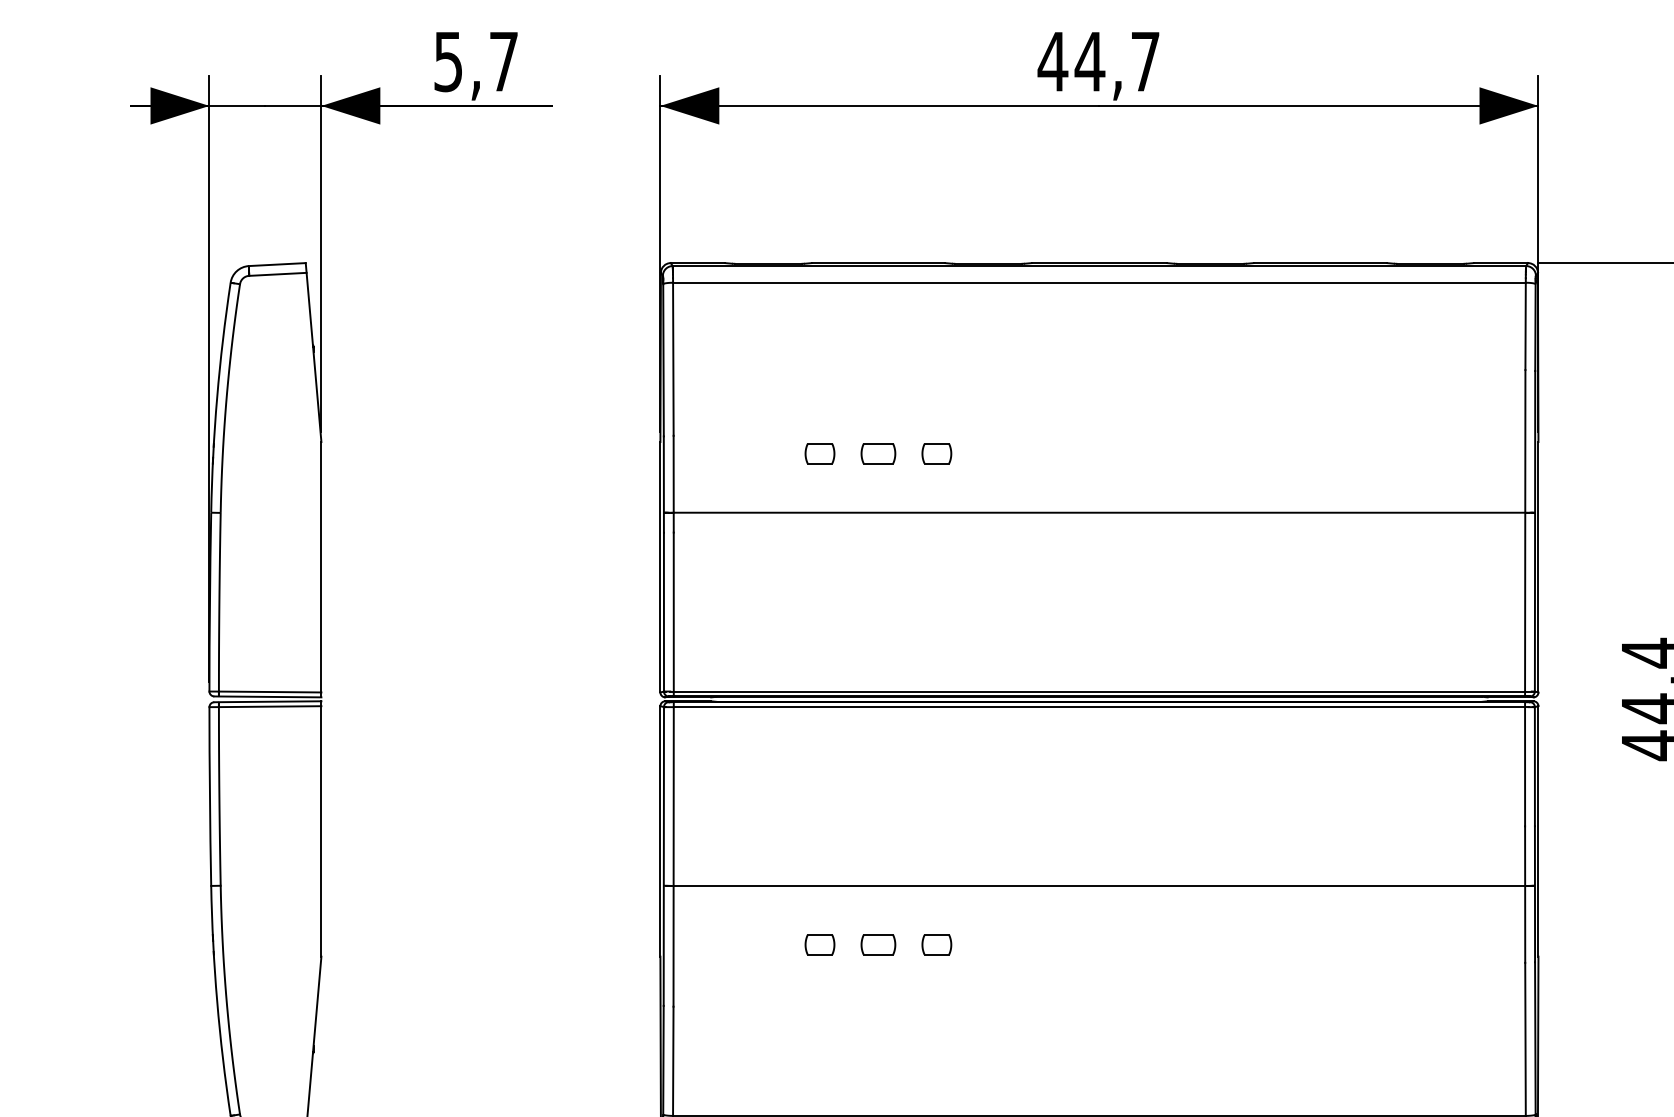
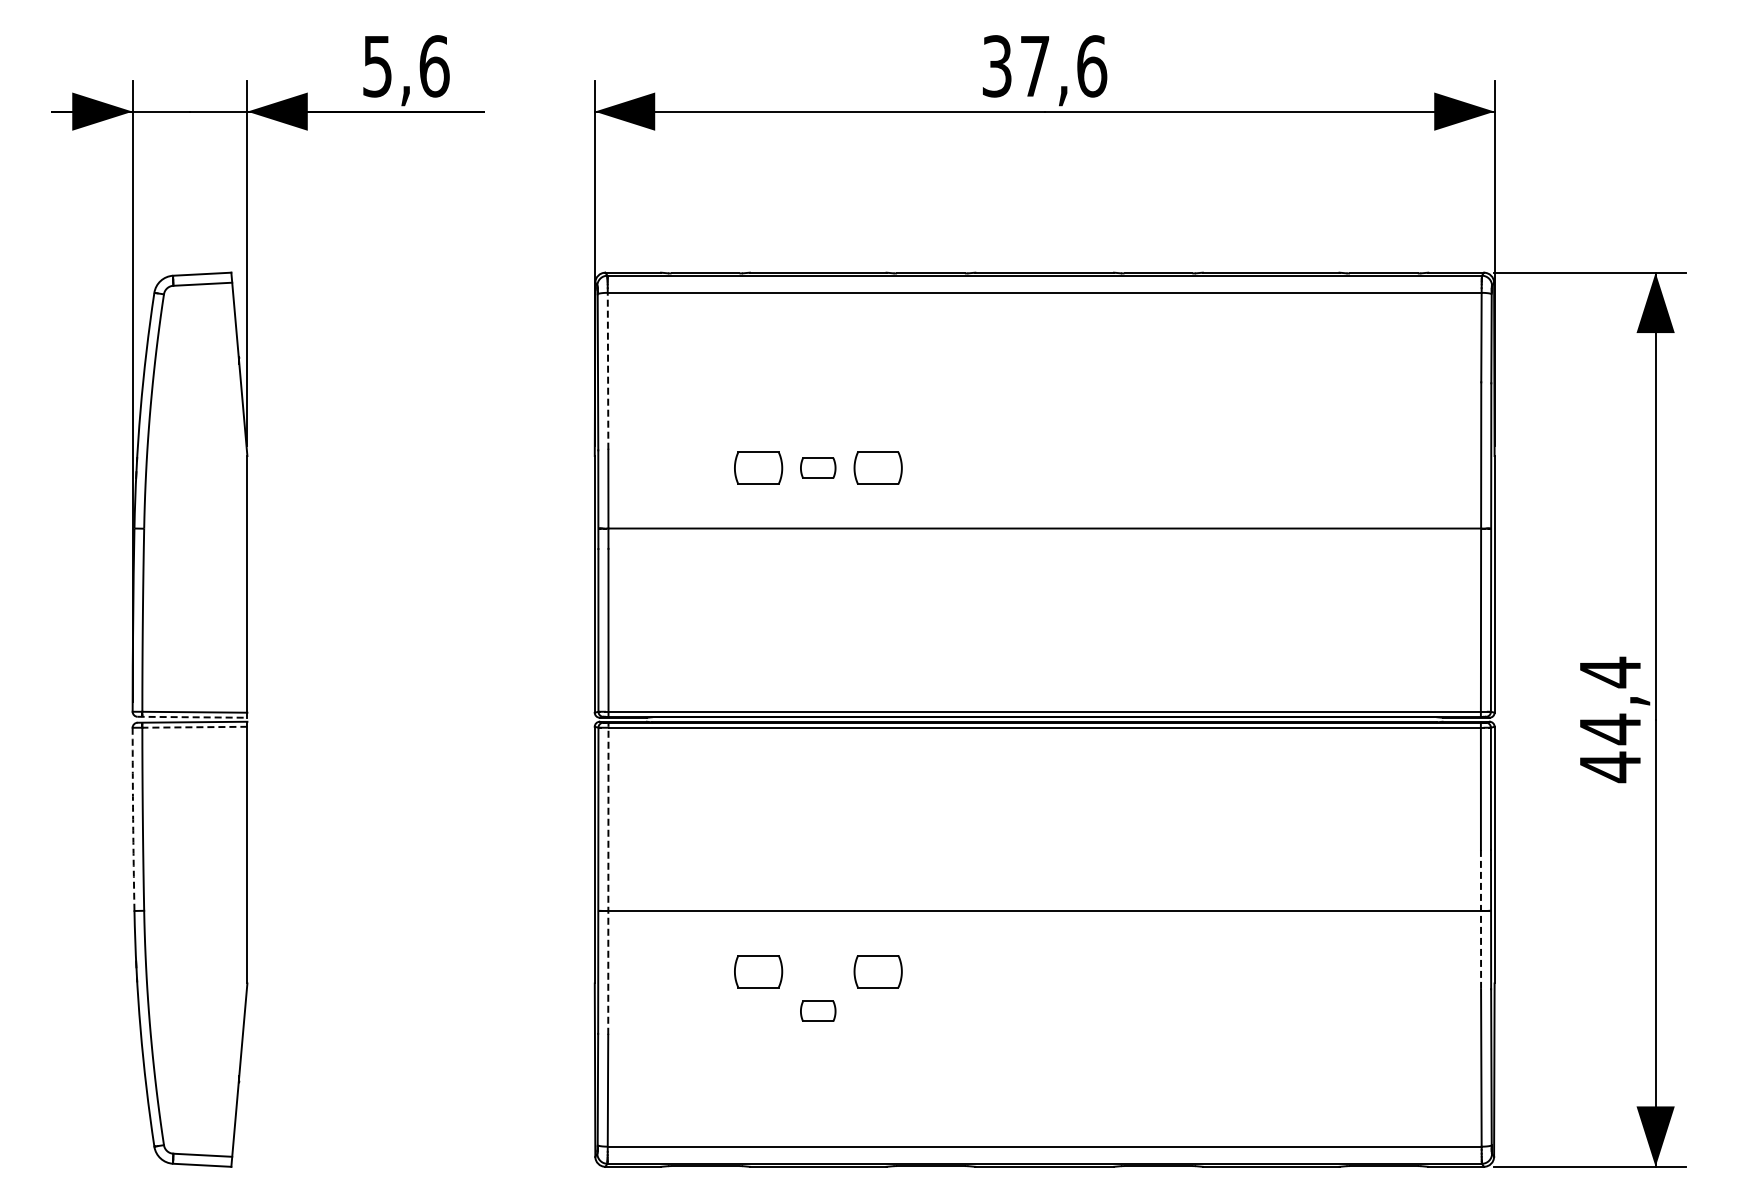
text: (503, 61) -> (434, 66), 5,7 -> 5,6
text: (1099, 61) -> (1044, 66), 44,7 -> 37,6
line: (673, 358) -> (608, 370), solid -> dashed
part: (819, 453) -> (757, 467), size x1.6
part: (936, 453) -> (877, 467), size x1.6
line: (267, 697) -> (192, 717), solid -> dashed
line: (269, 706) -> (194, 727), solid -> dashed
arc: (210, 796) -> (133, 819), solid -> dashed
line: (673, 854) -> (608, 878), solid -> dashed
line: (1525, 894) -> (1481, 919), solid -> dashed
part: (819, 944) -> (757, 970), size x1.6
part: (878, 944) -> (818, 1010), moved
part: (936, 944) -> (877, 970), size x1.6

